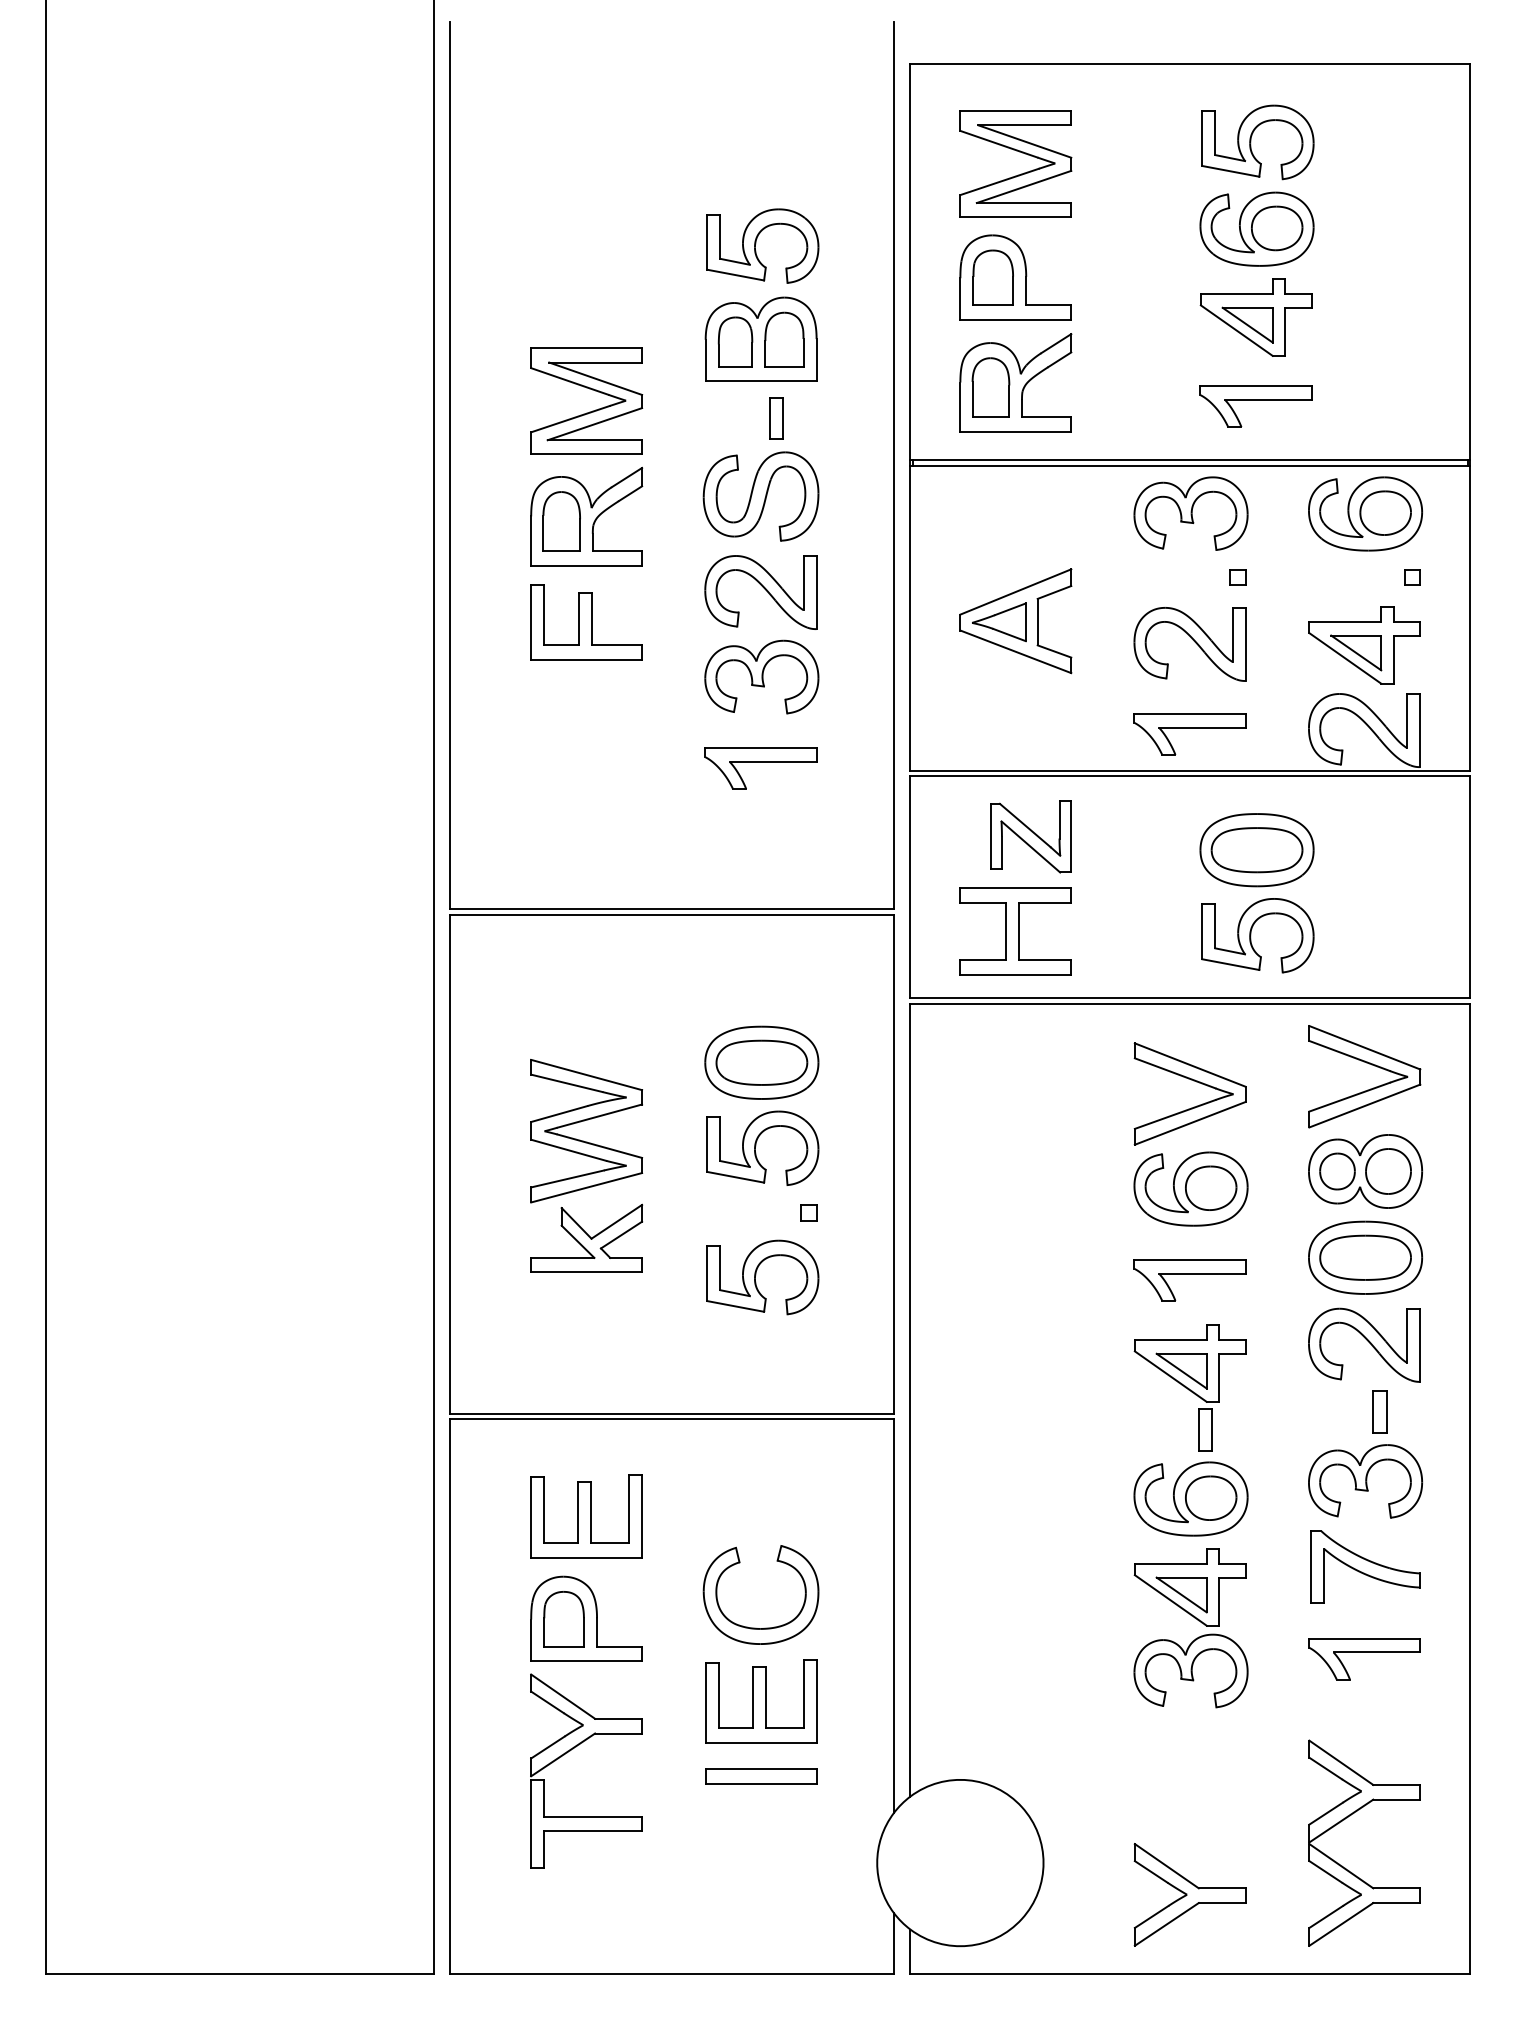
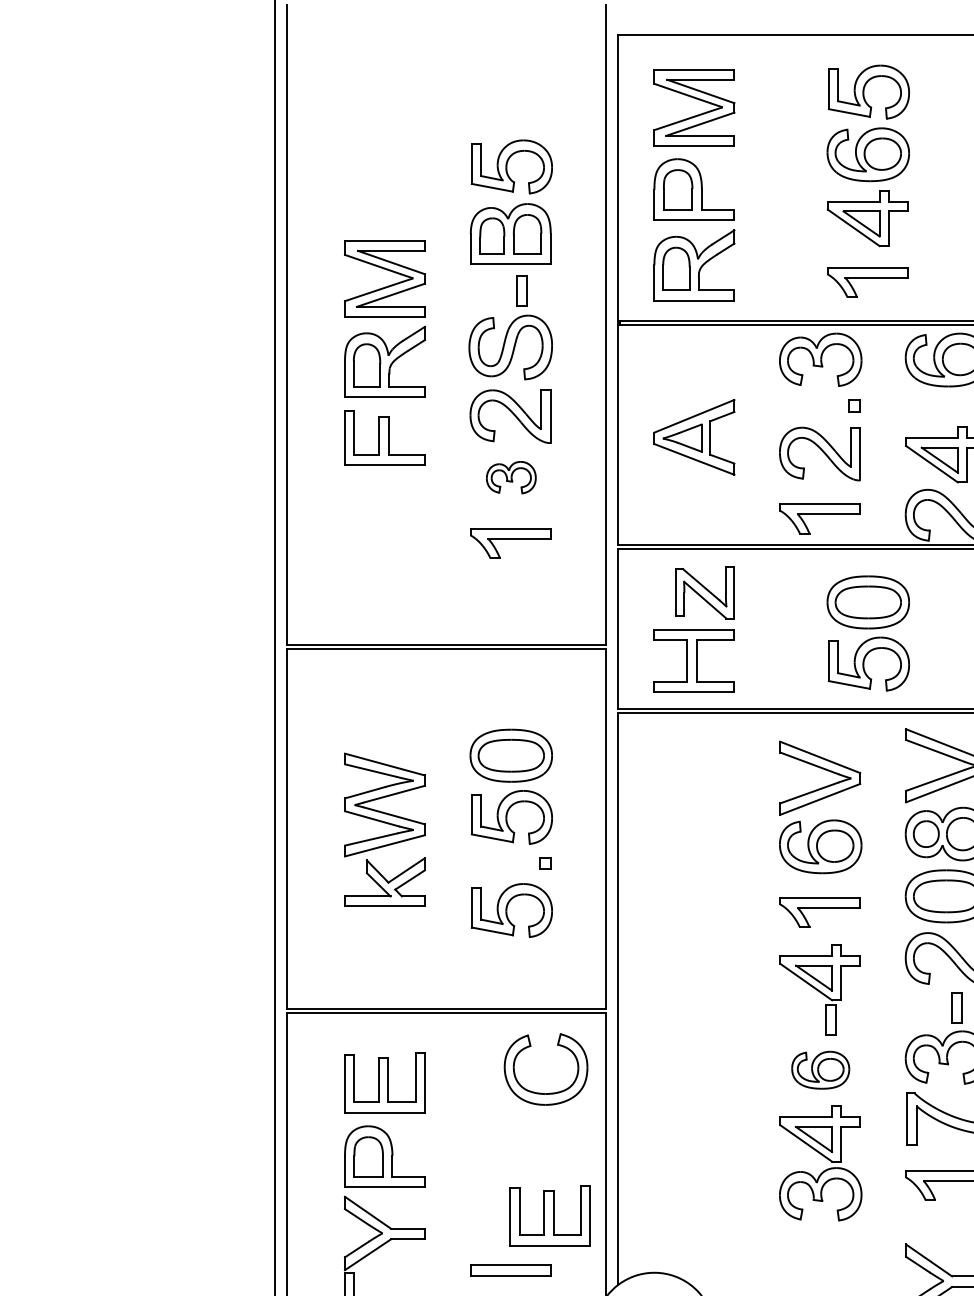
part: (761, 676) -> (511, 477), size x0.6
part: (1190, 1498) -> (820, 1069), size x0.7
part: (756, 1627) -> (542, 1092), moved
part: (761, 1701) -> (550, 1216), moved

